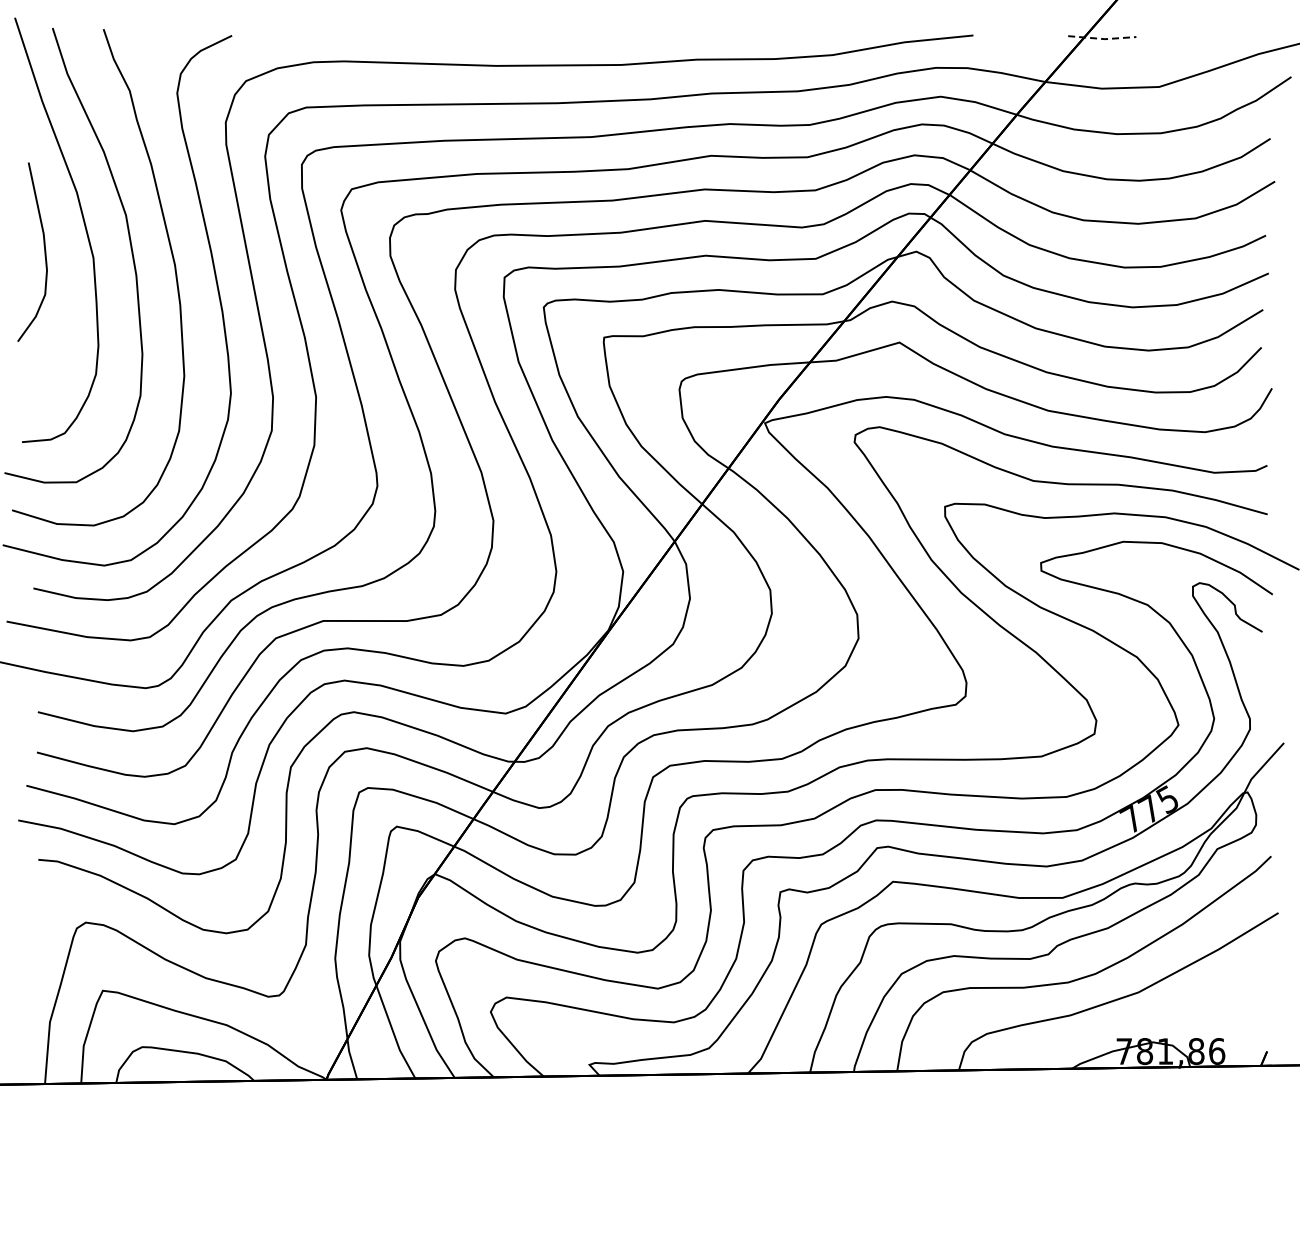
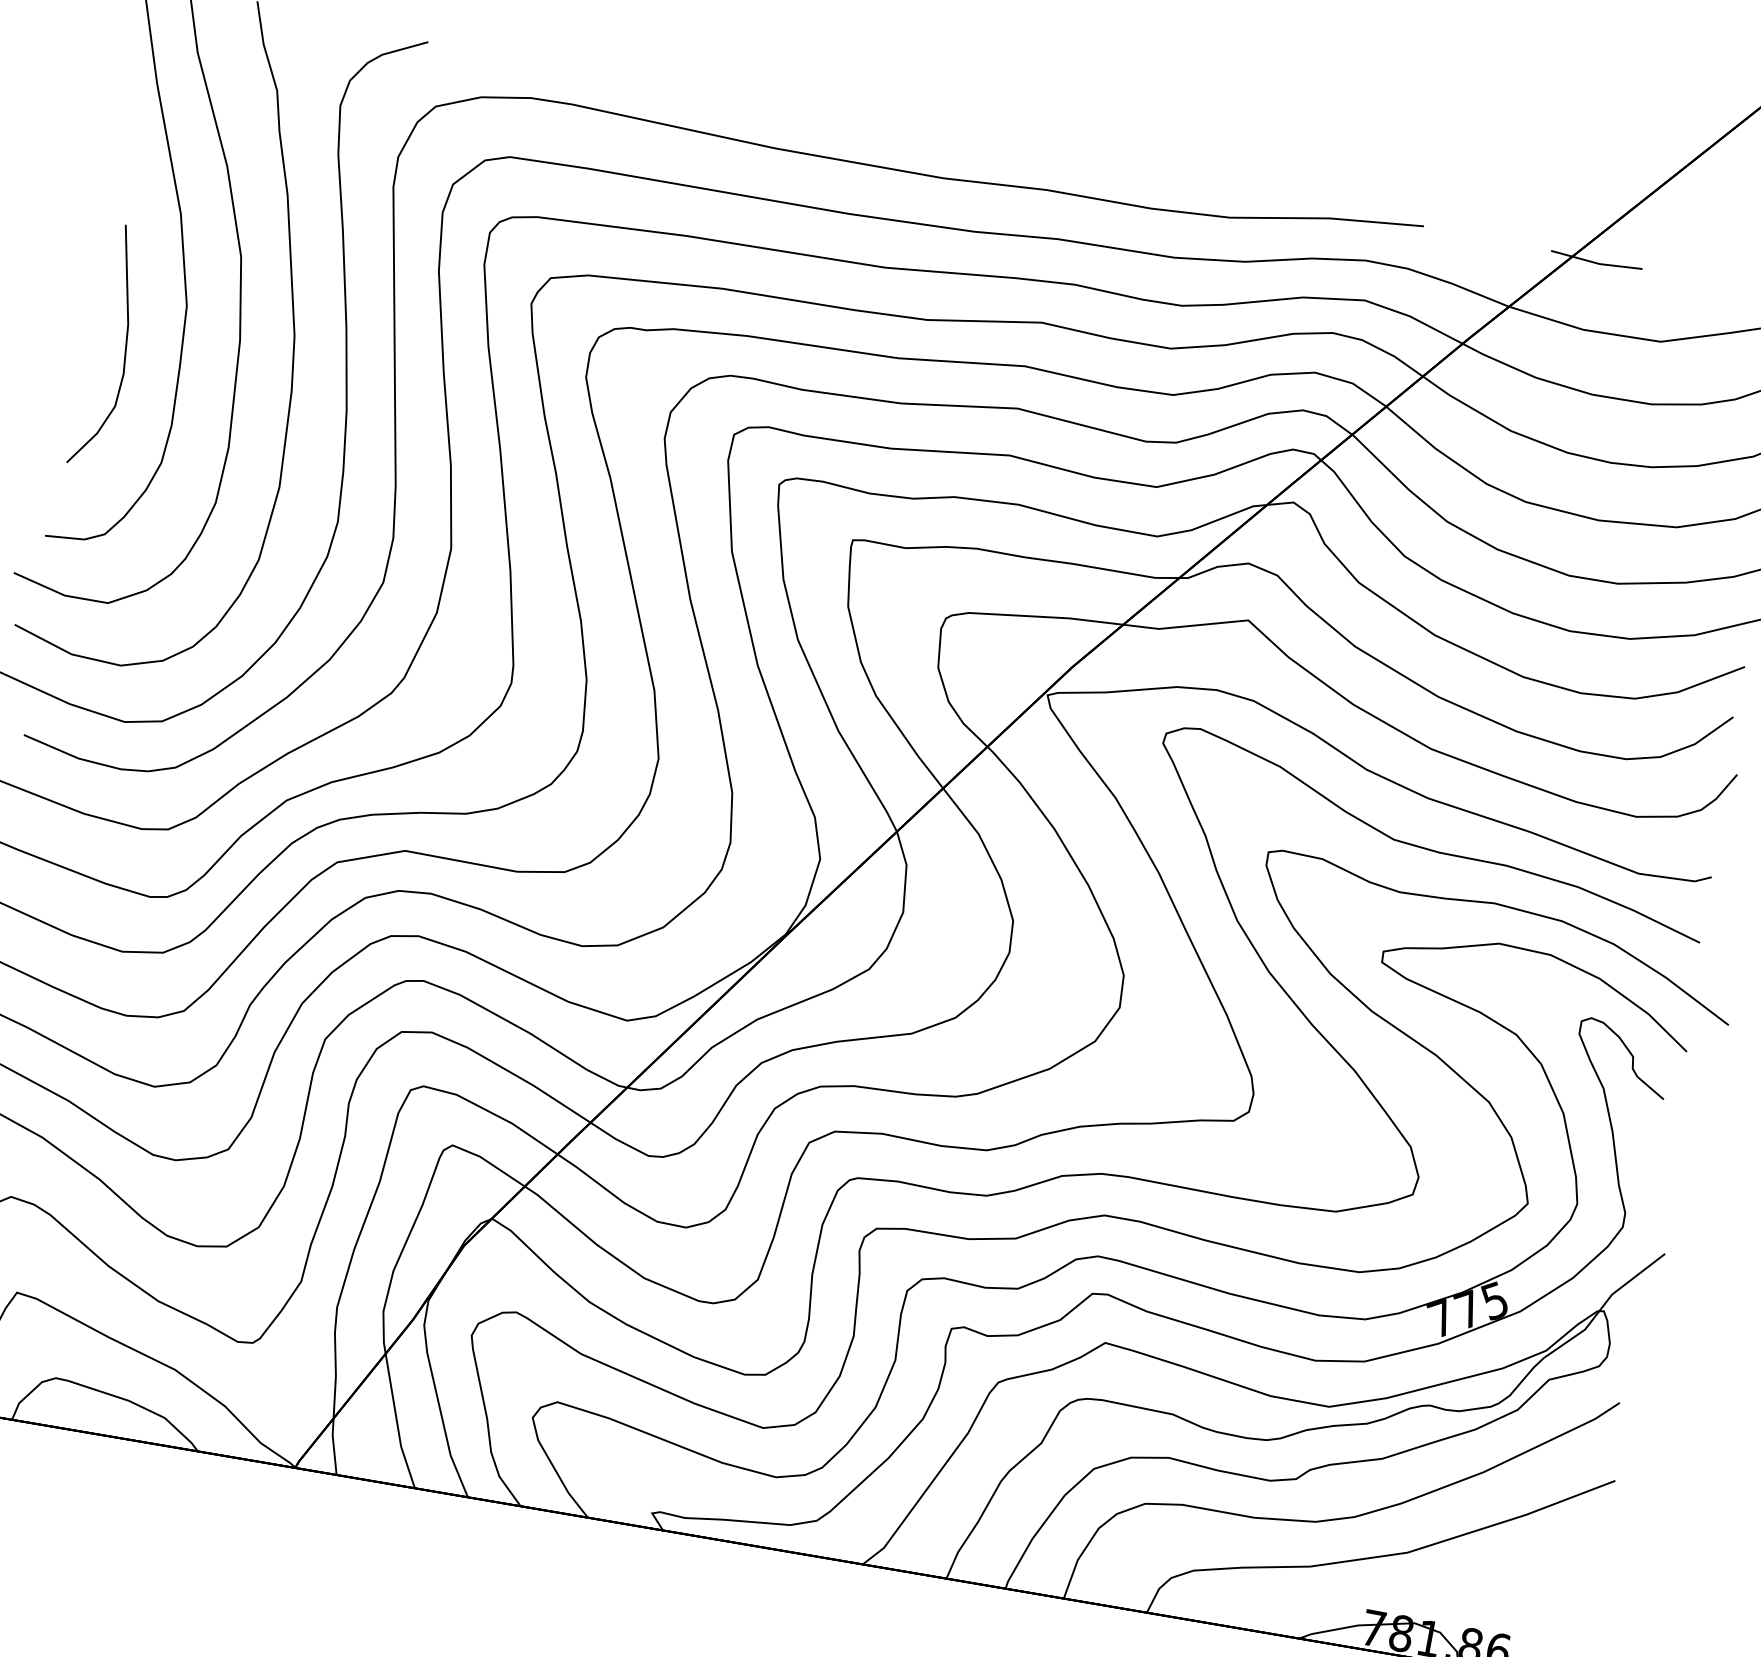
line: (1102, 39) -> (1596, 263), dashed -> solid
curve: (44, 251) -> (124, 348), moved

